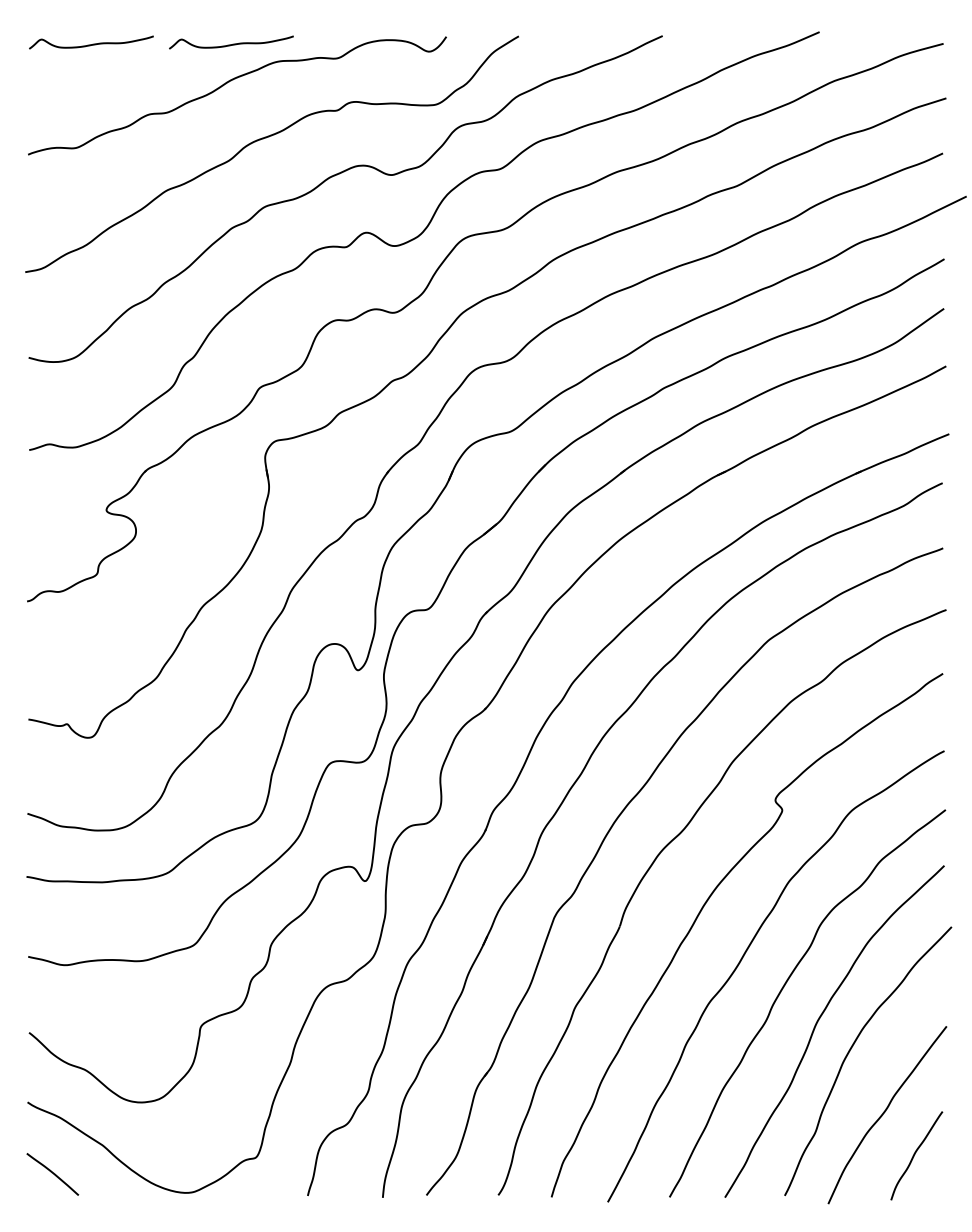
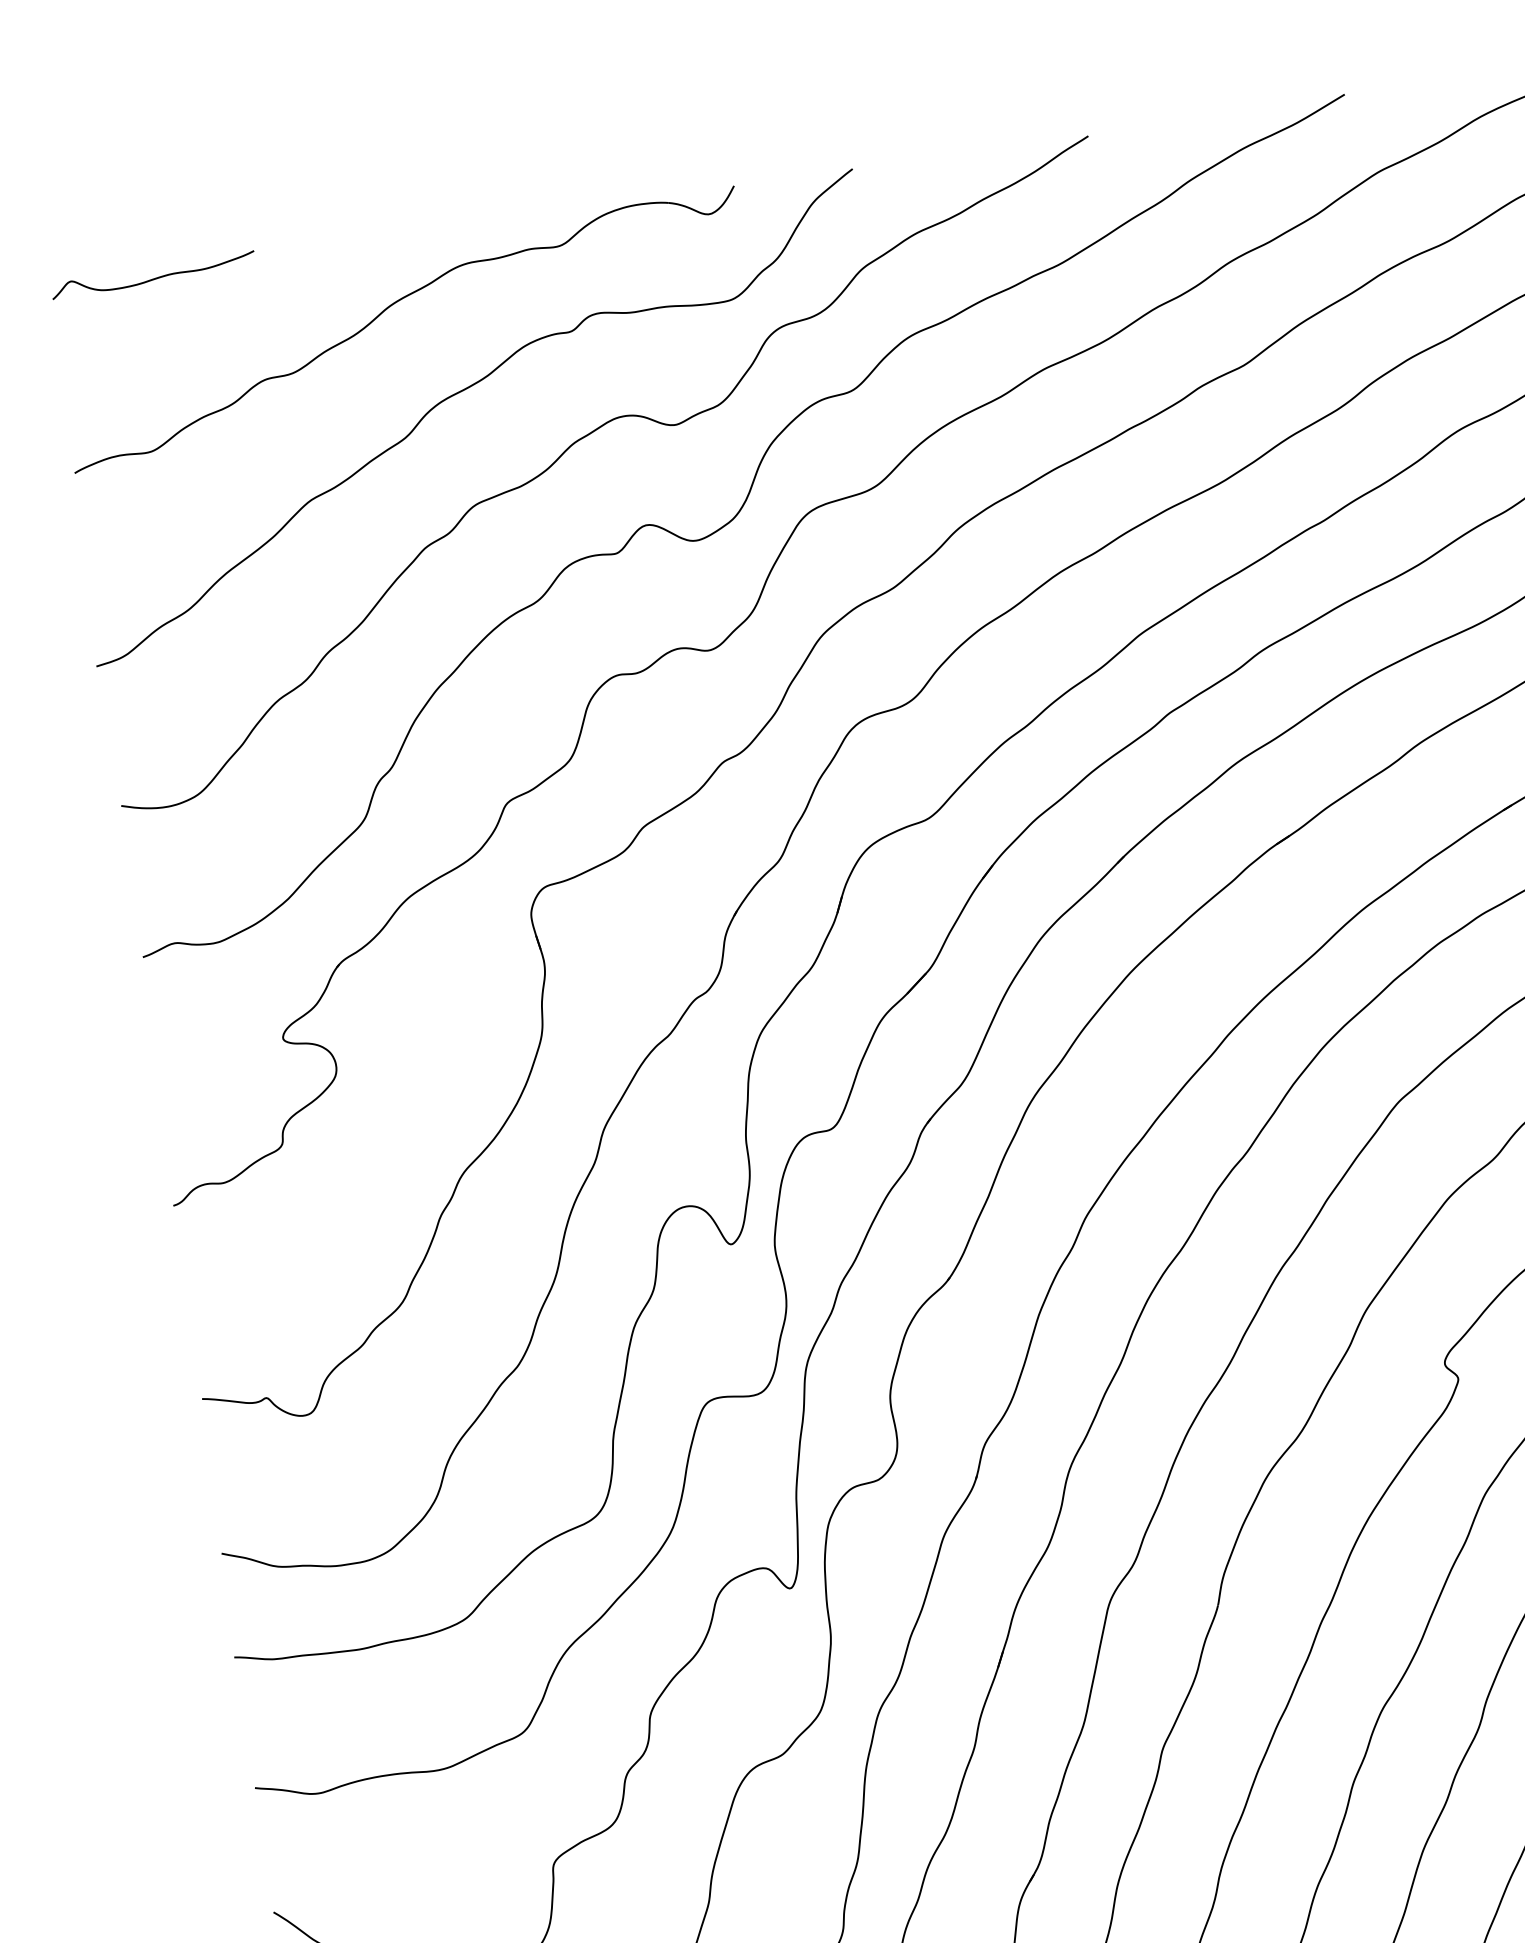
curve: (231, 44) -> (383, 246), removed

